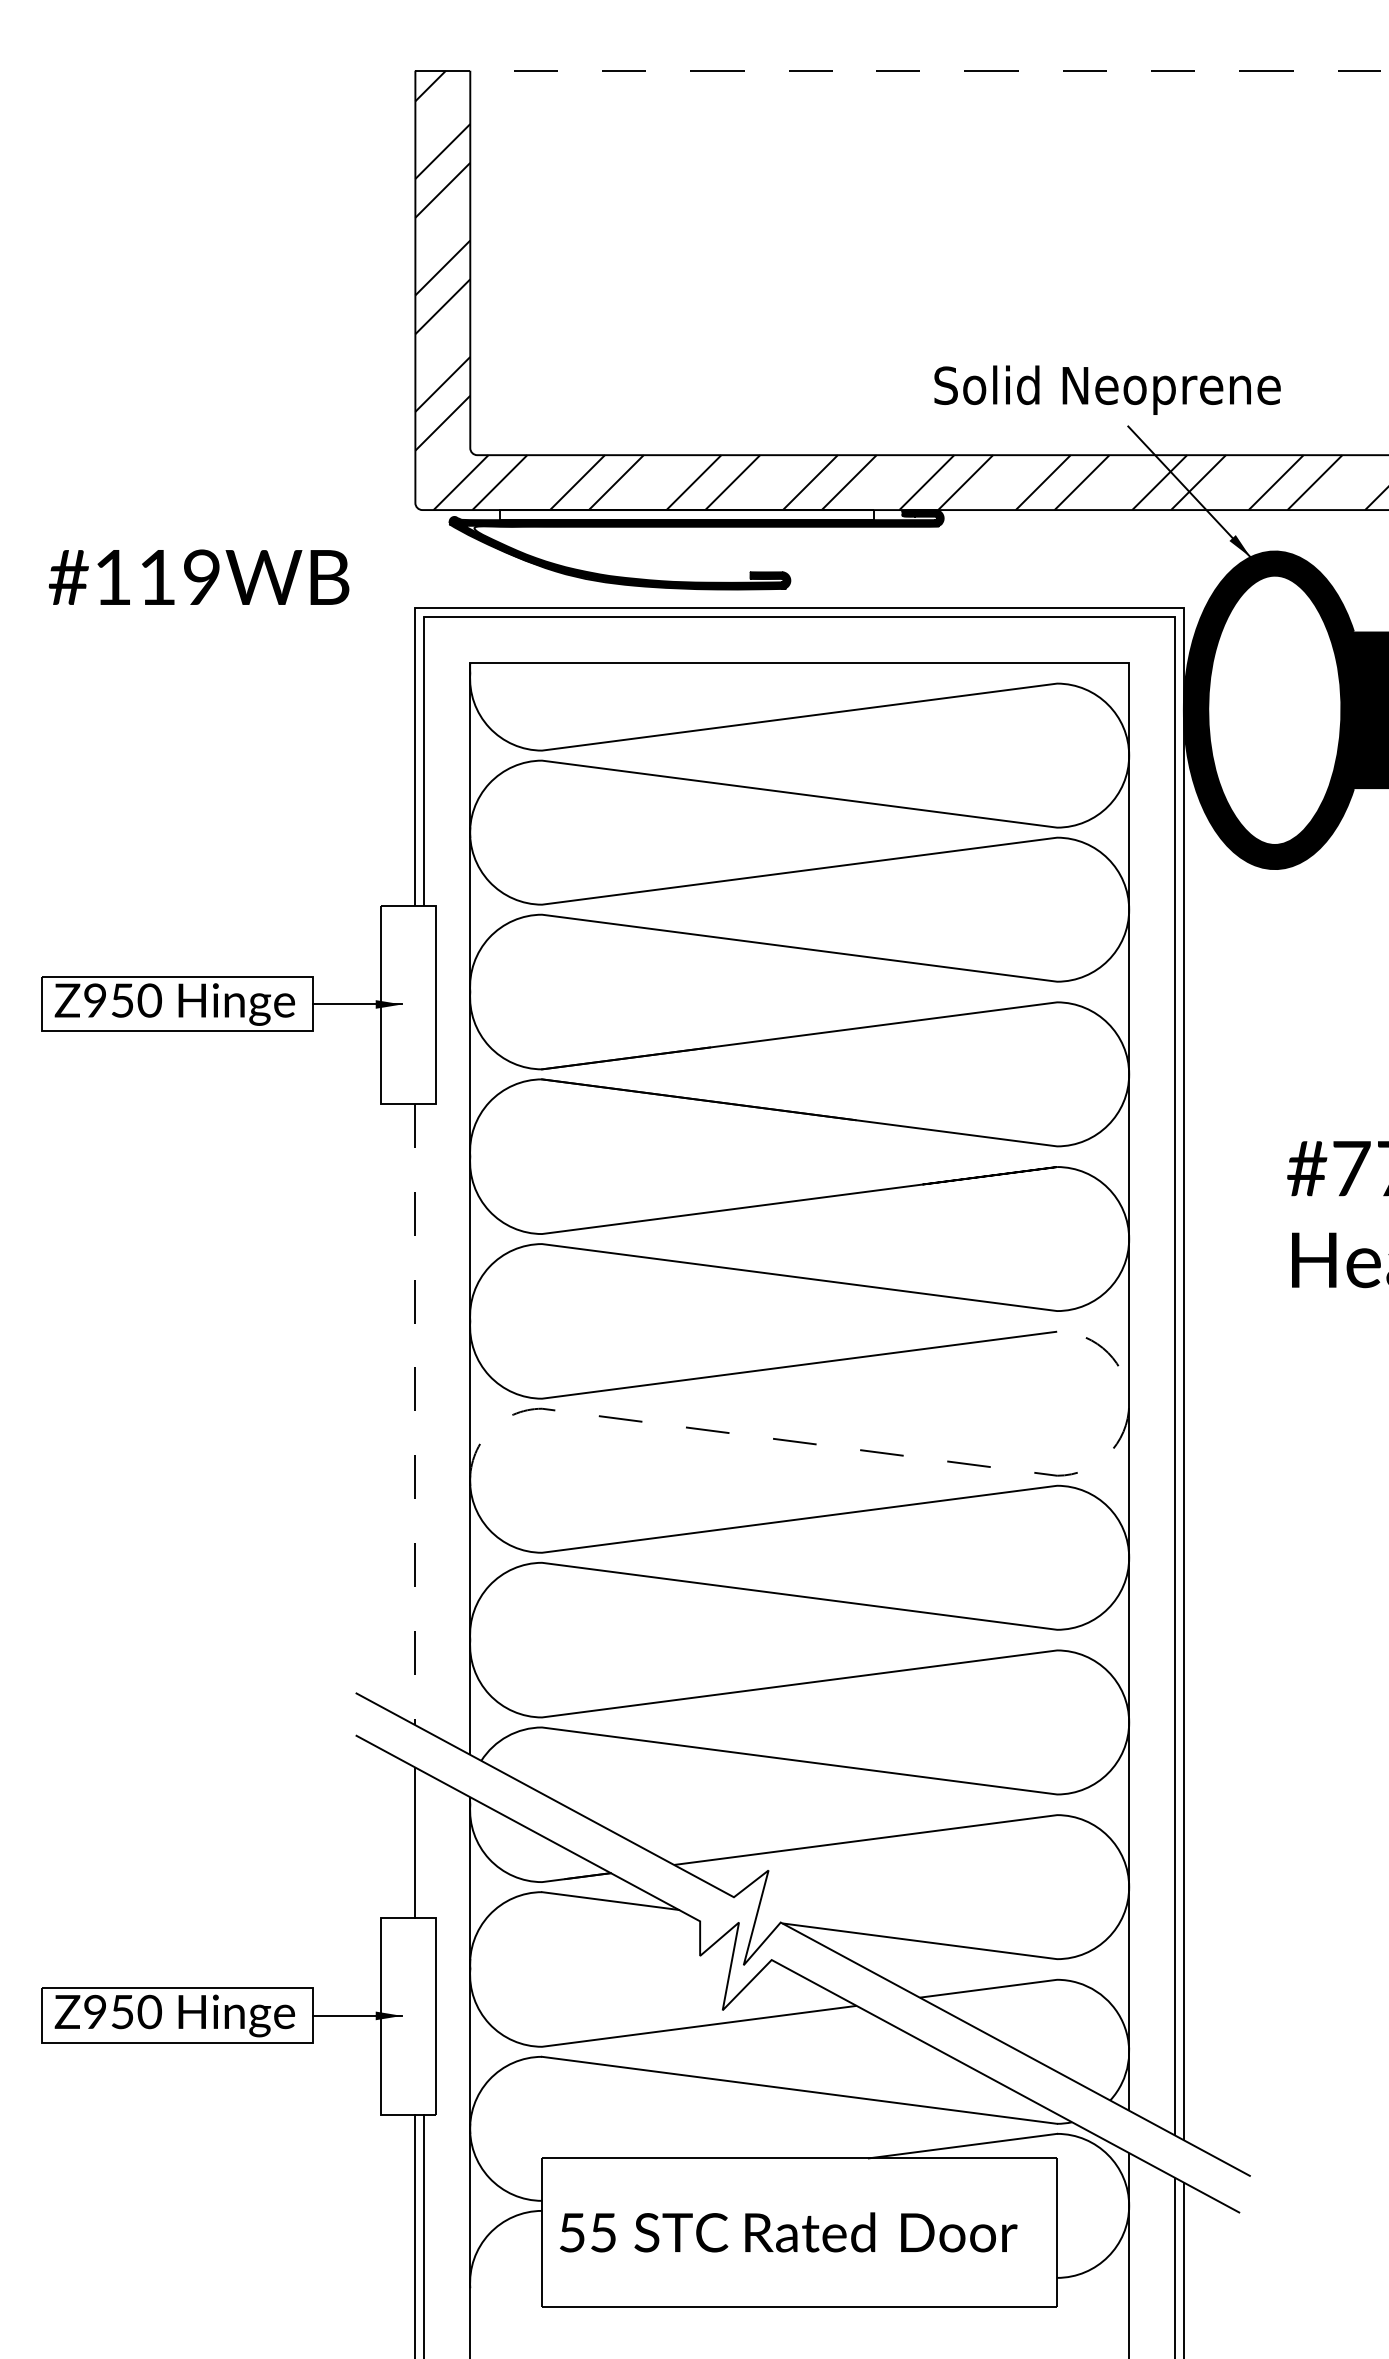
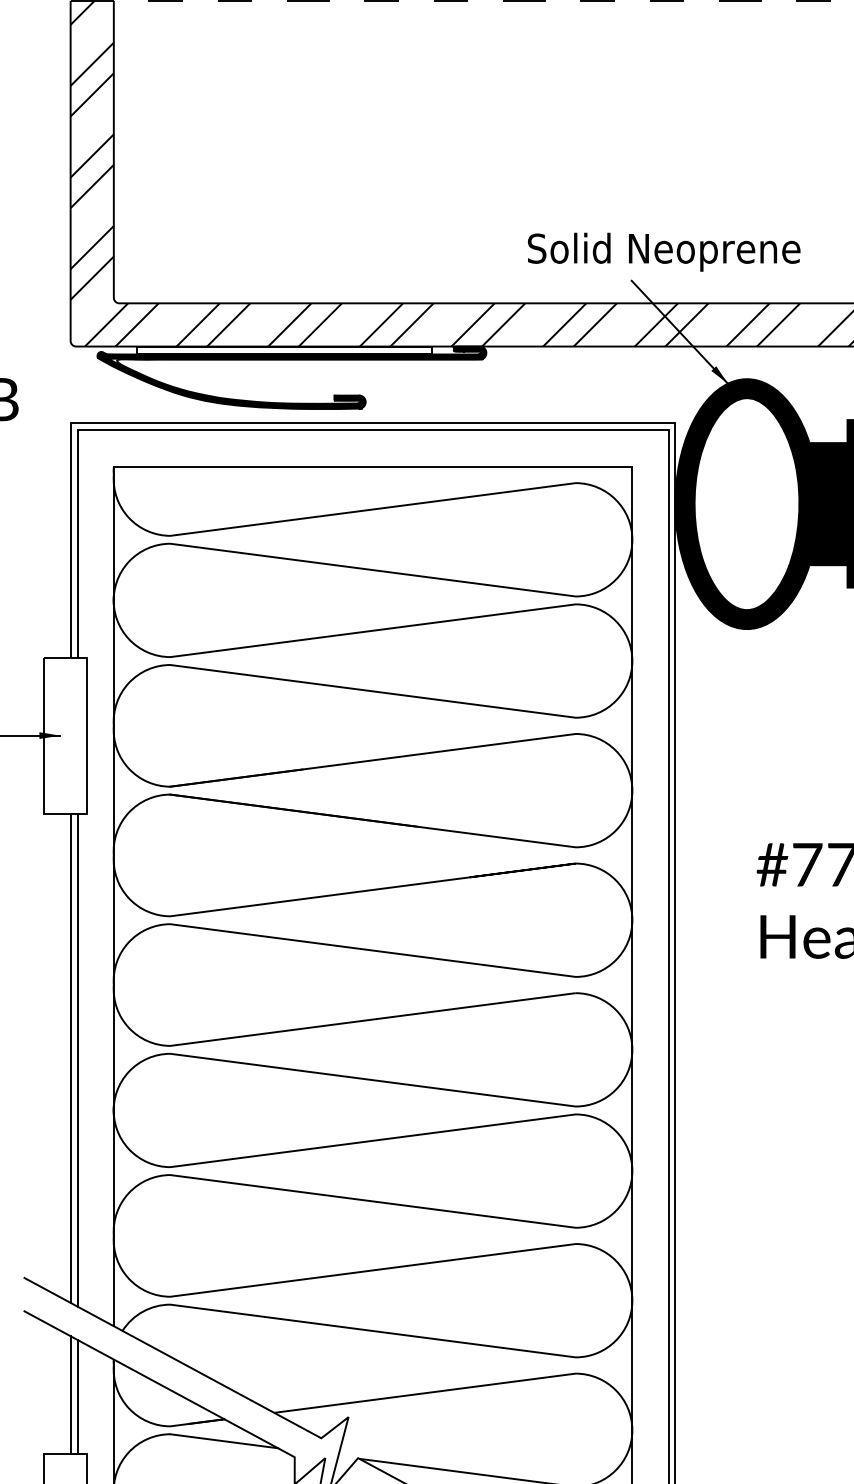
text: (1107, 389) -> (664, 251), moved
line: (415, 1414) -> (70, 1058), dashed -> solid
line: (424, 1416) -> (77, 1059), added
line: (861, 1450) -> (421, 1086), dashed -> solid
line: (424, 1844) -> (77, 1396), added

